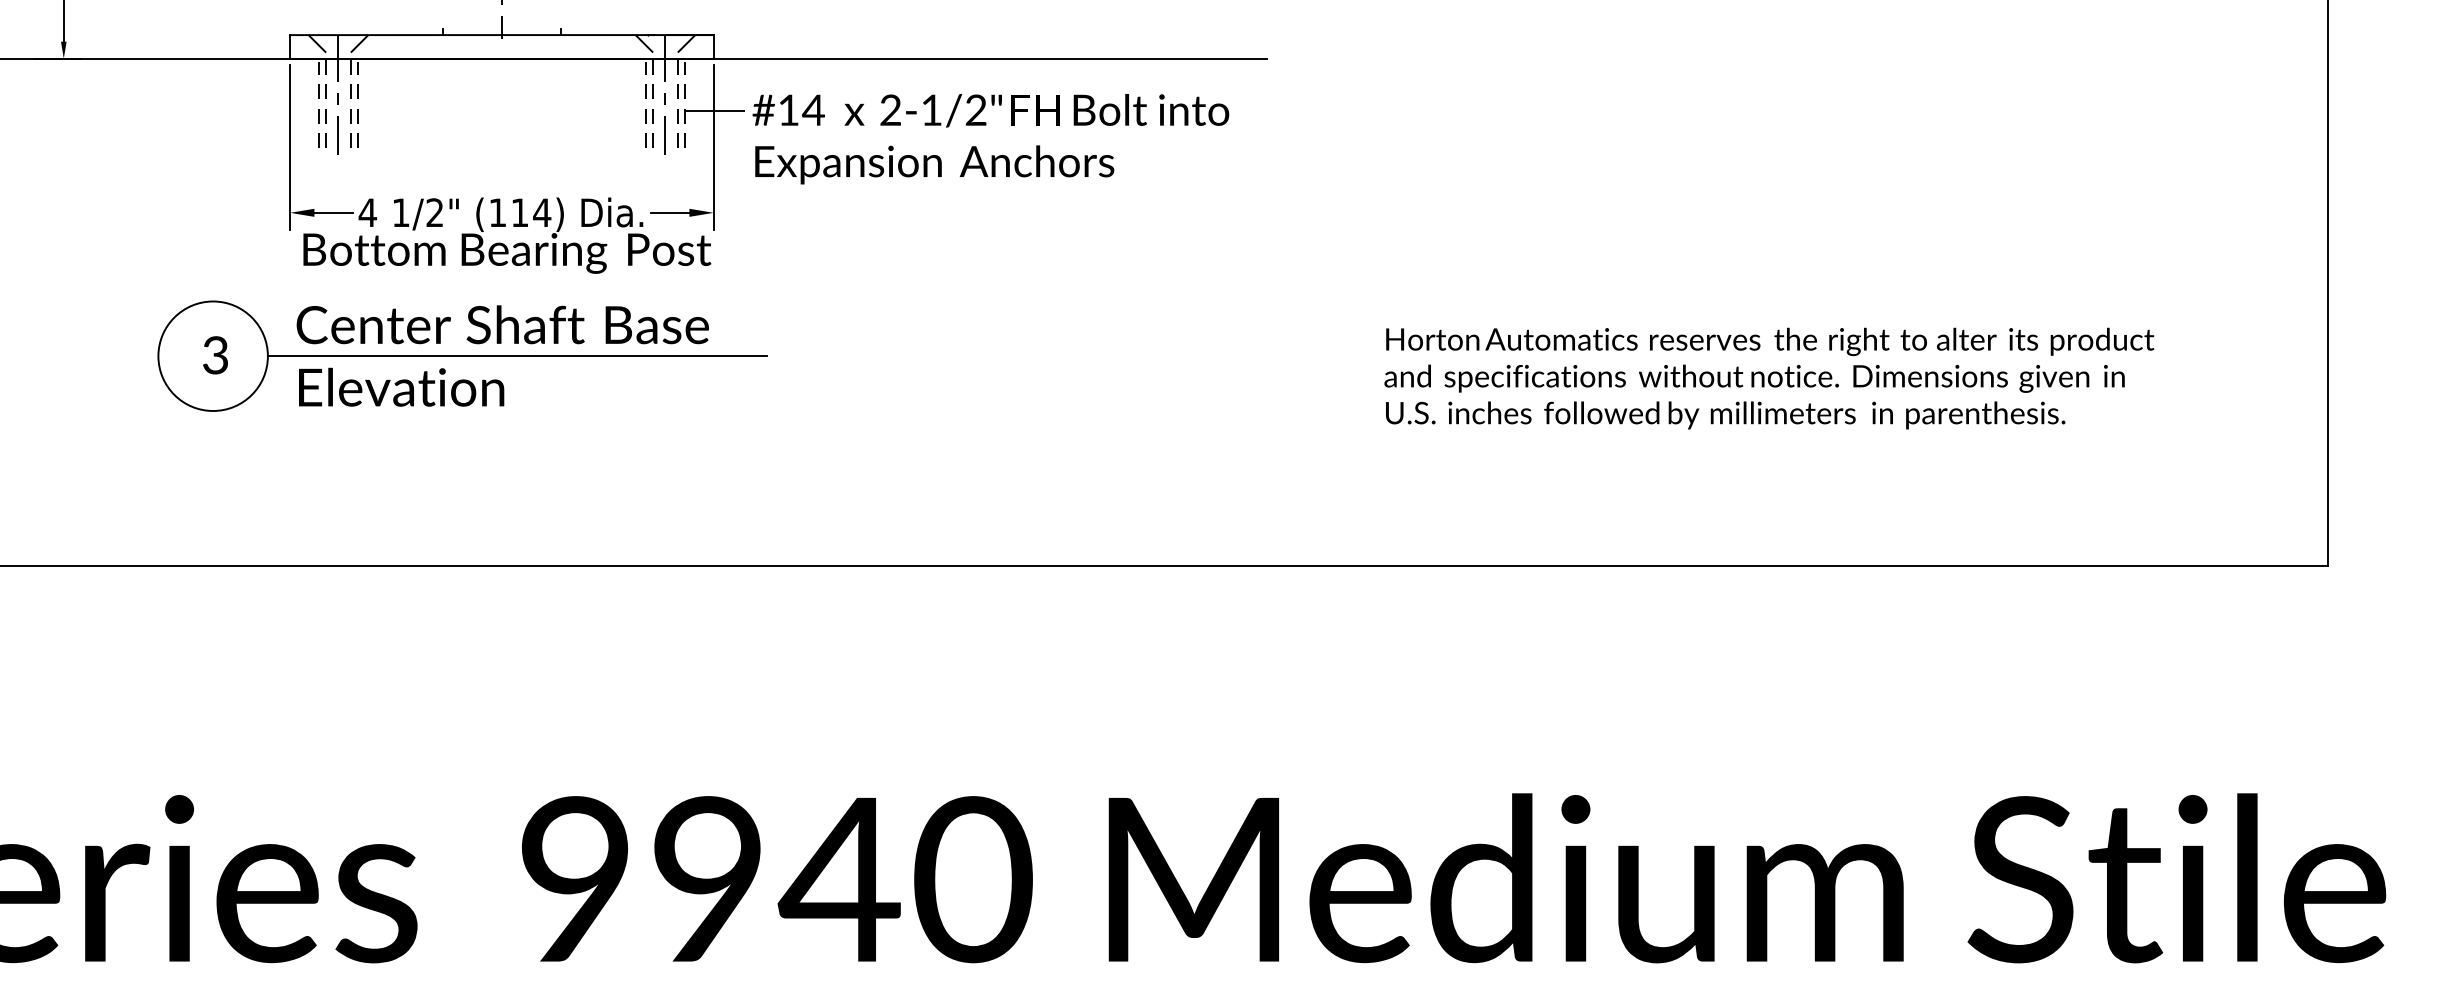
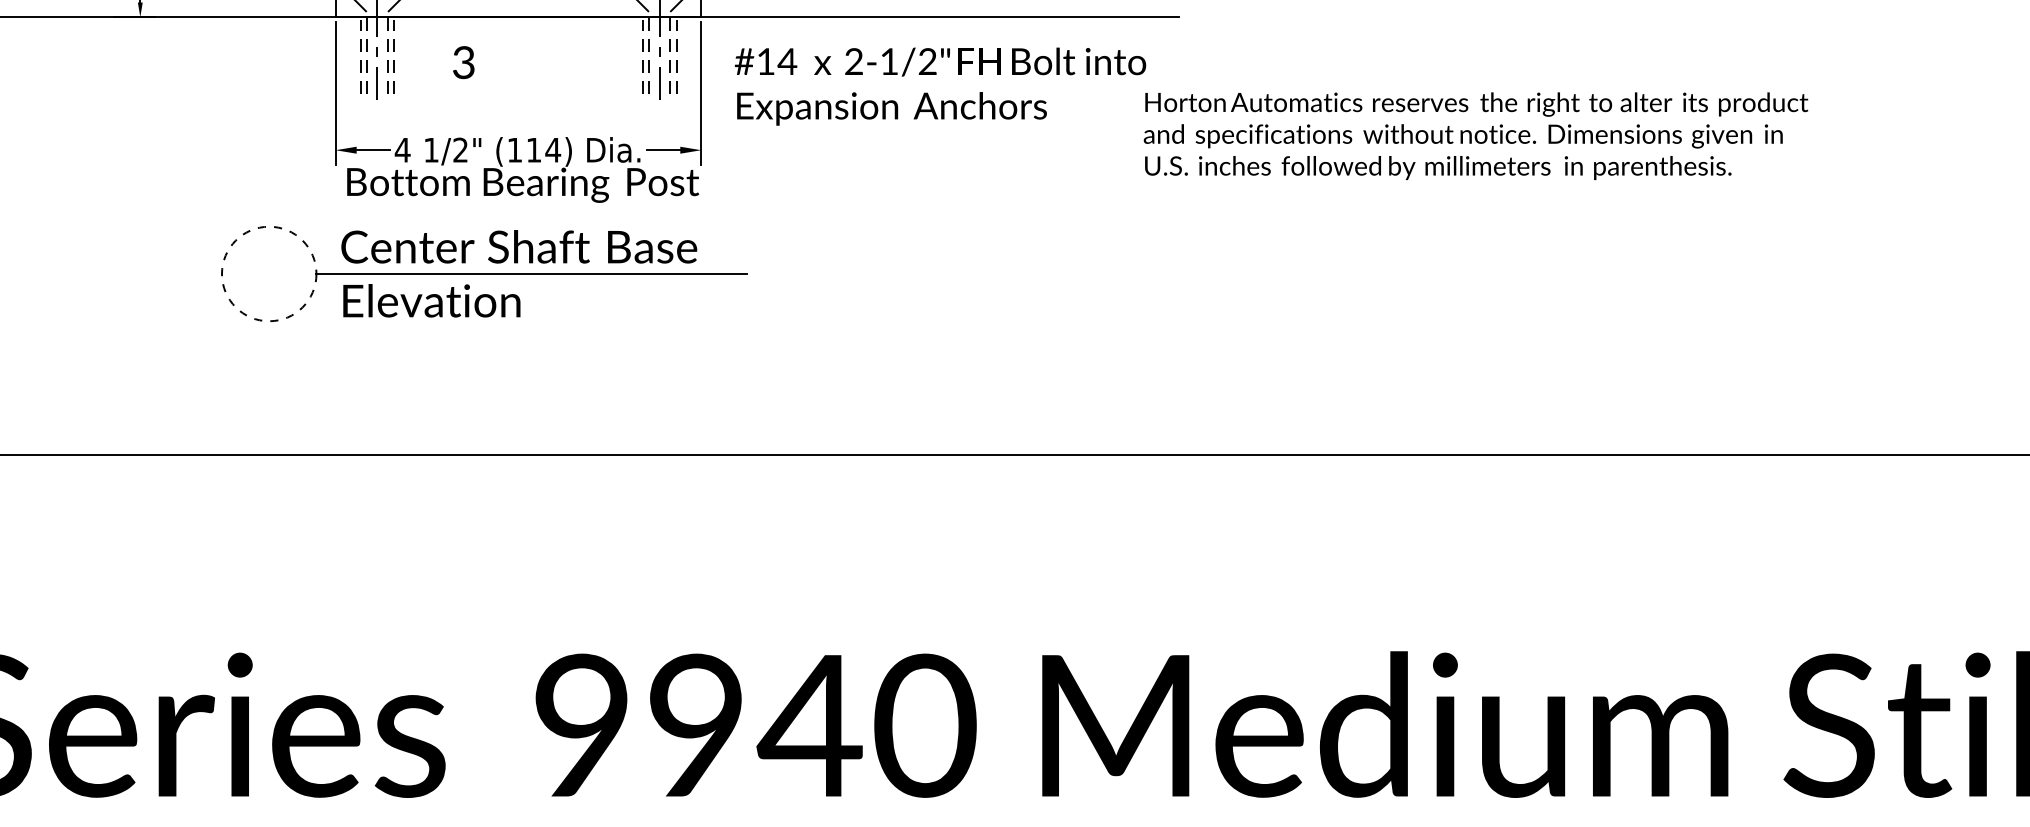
line: (714, 111) -> (701, 62), removed
text: (215, 355) -> (463, 62), moved
circle: (212, 356) -> (268, 274), solid -> dashed
text: (1769, 378) -> (1476, 136), moved

